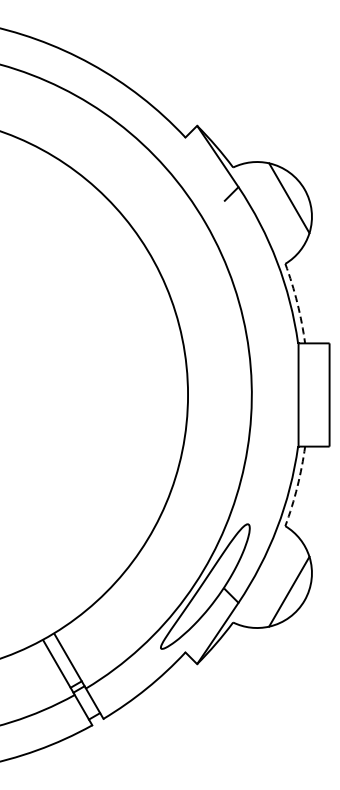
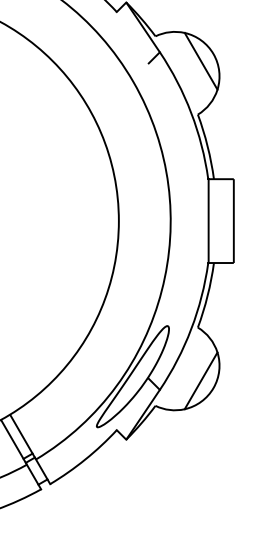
arc: (297, 303) -> (207, 146), dashed -> solid
arc: (297, 486) -> (207, 295), dashed -> solid

